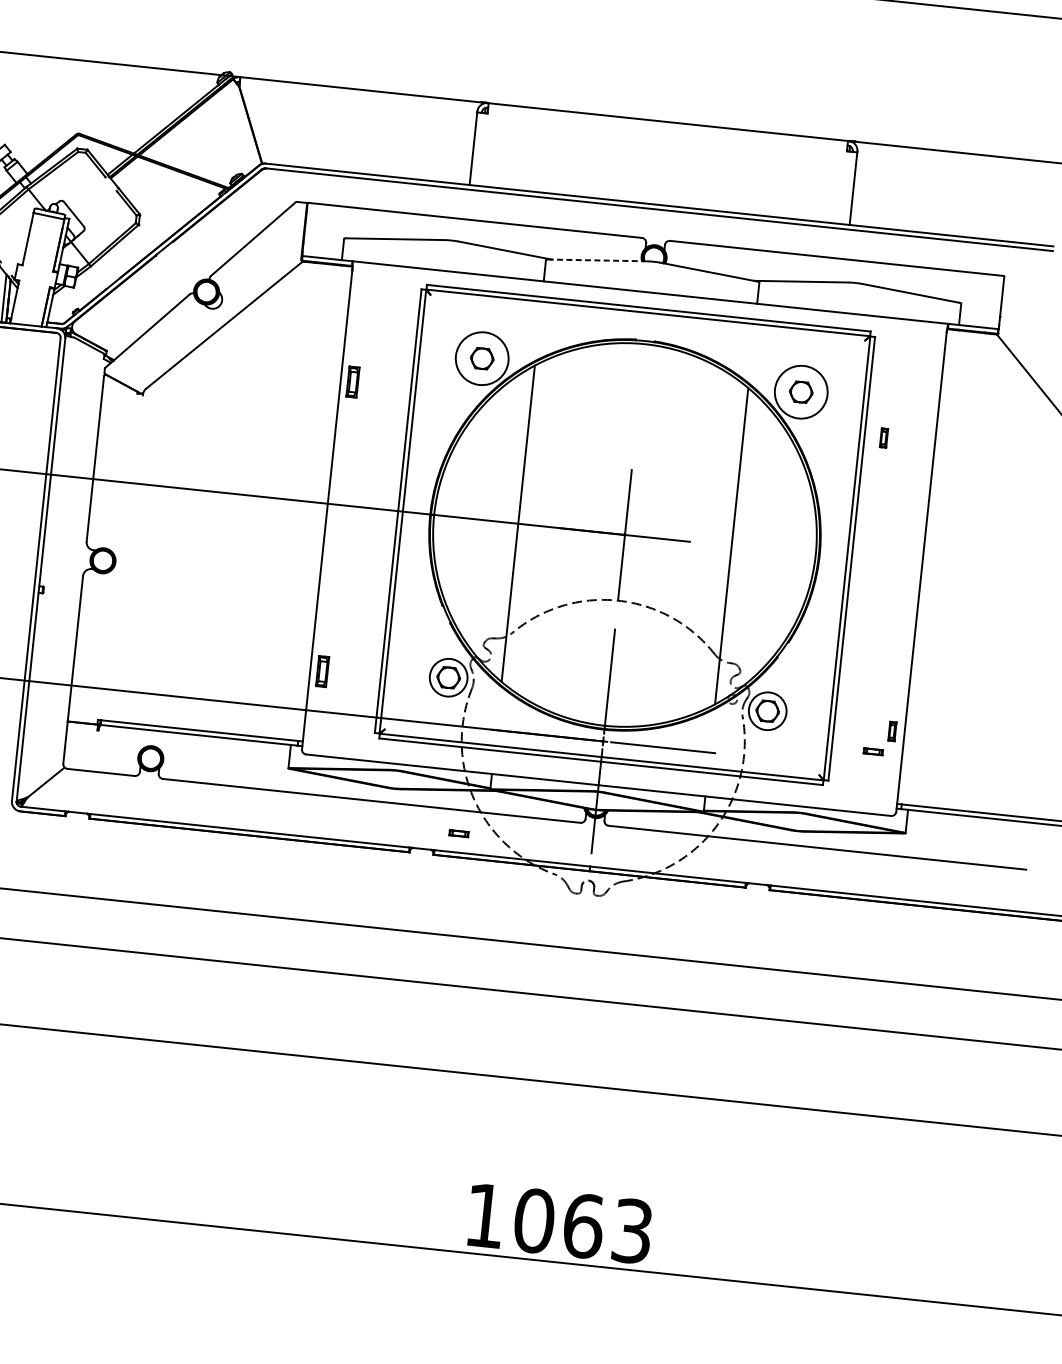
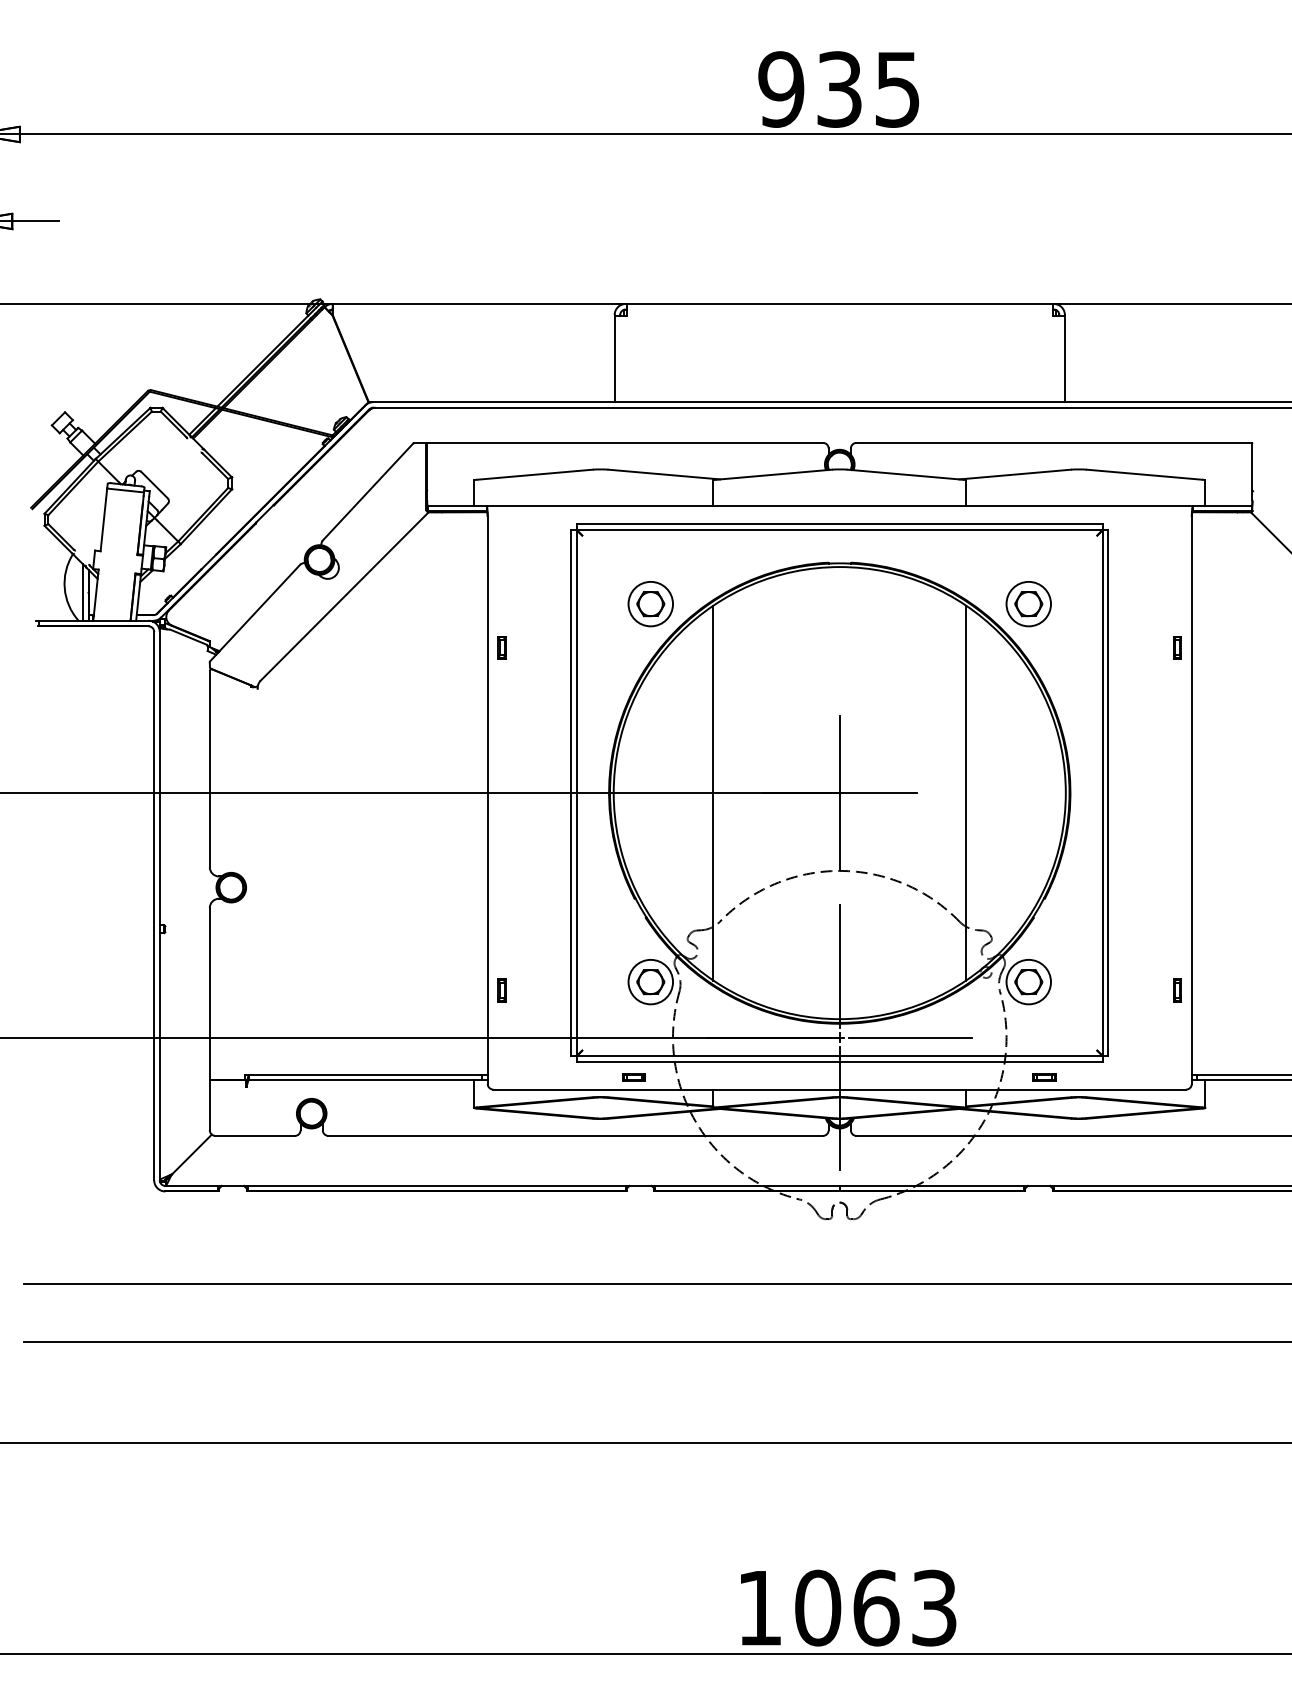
line: (598, 260) -> (774, 474), dashed -> solid
circle: (482, 358) -> (650, 603), size x0.71
part: (352, 382) -> (501, 647), size x0.62
circle: (801, 391) -> (1028, 603), size x0.71
part: (884, 437) -> (1177, 647), moved
part: (321, 671) -> (501, 990), size x0.62
part: (873, 751) -> (1044, 1077), moved
part: (458, 833) -> (633, 1077), moved

